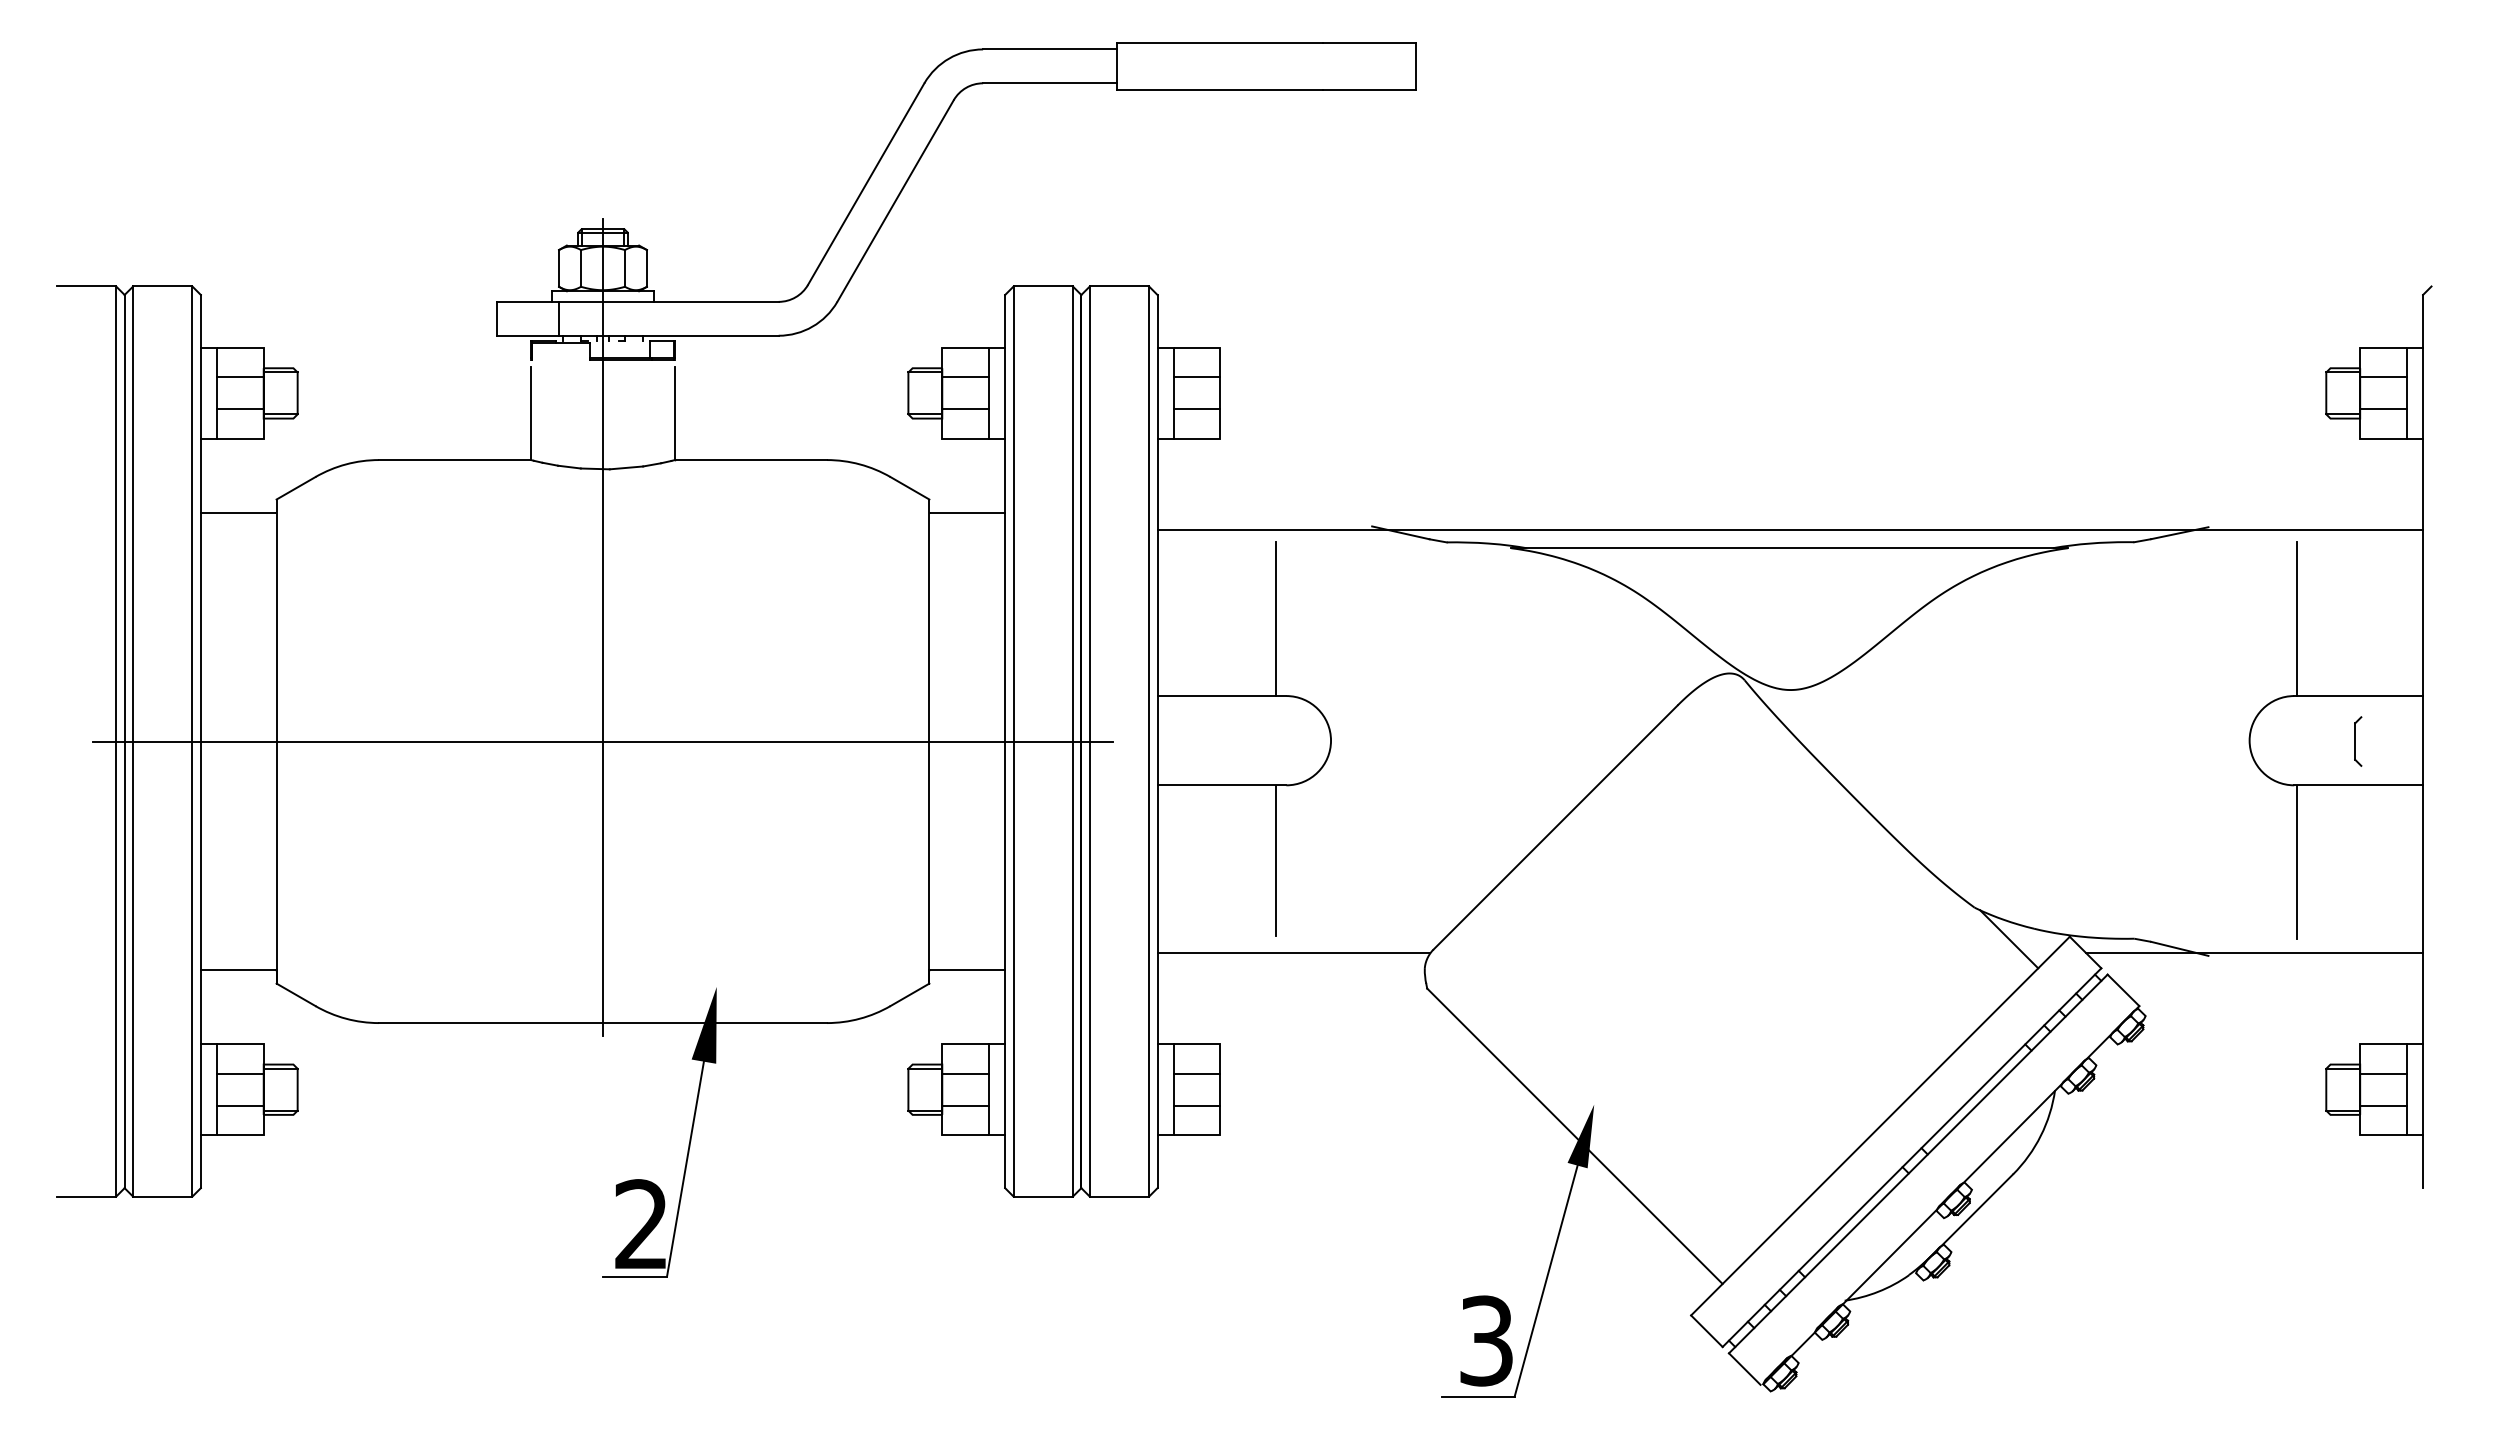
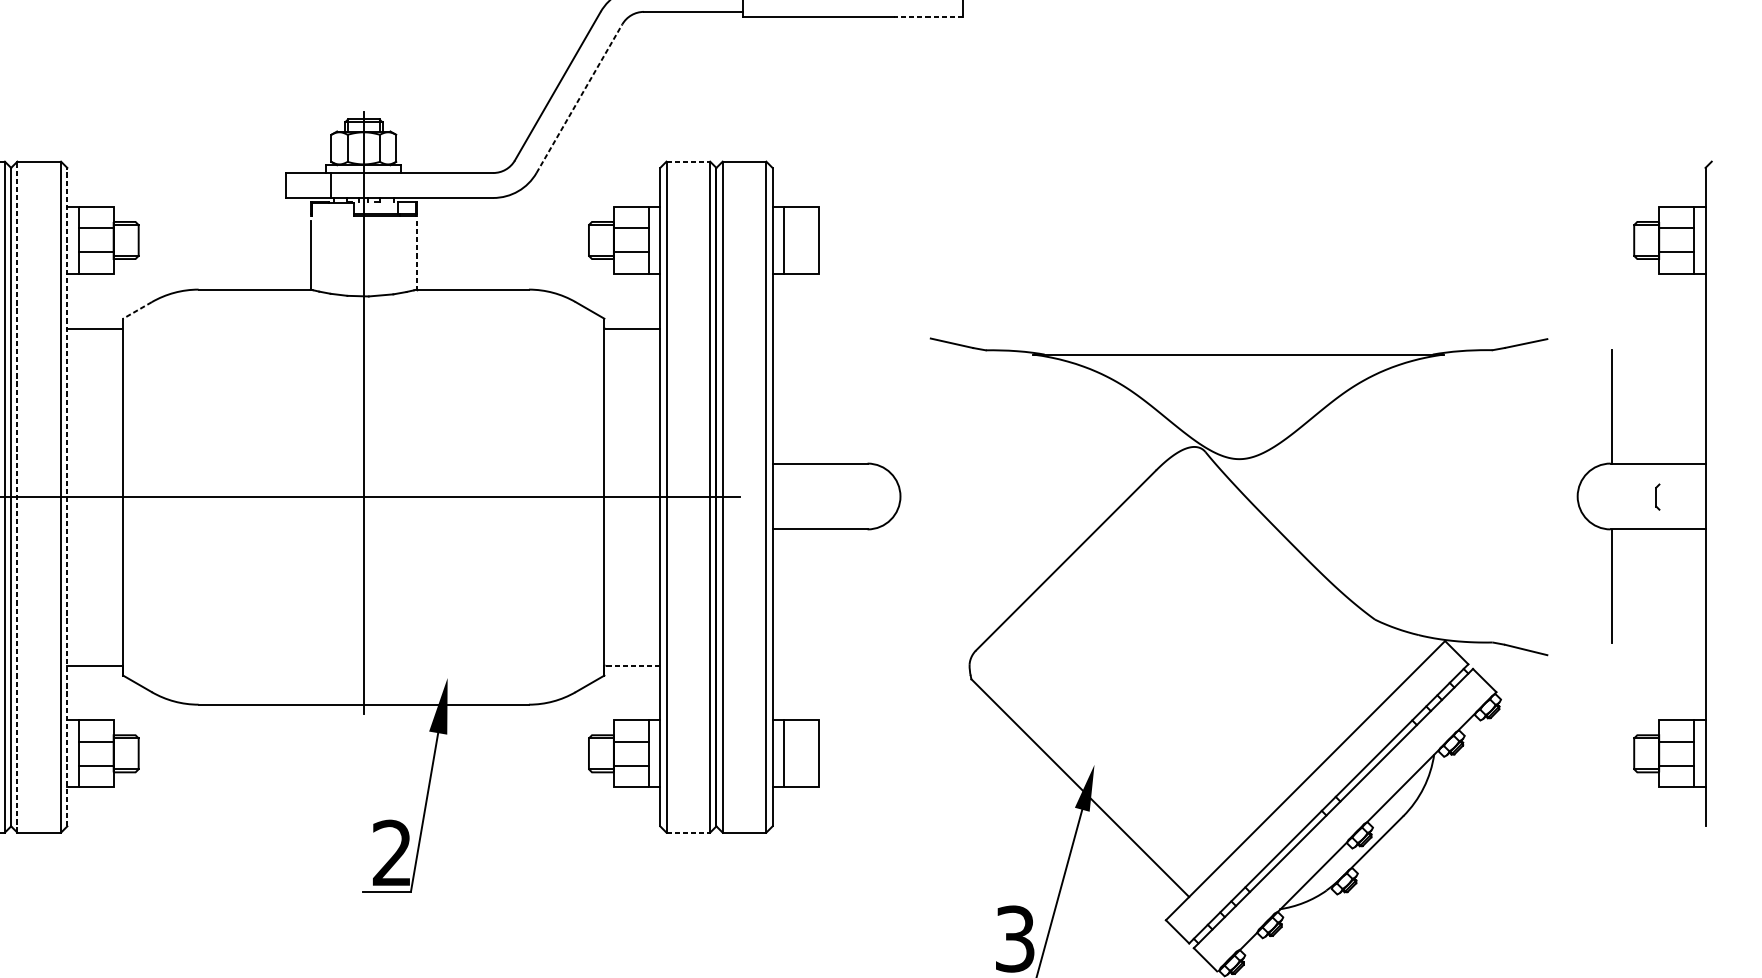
line: (1369, 89) -> (928, 16), solid -> dashed
line: (895, 200) -> (579, 98), solid -> dashed
line: (1043, 286) -> (688, 161), solid -> dashed
line: (1196, 376) -> (801, 228), removed
line: (1196, 409) -> (801, 252), removed
line: (674, 413) -> (416, 255), solid -> dashed
line: (295, 488) -> (137, 310), solid -> dashed
line: (1790, 529) -> (1239, 340), removed
line: (1275, 619) -> (859, 407), removed
line: (133, 741) -> (17, 497), solid -> dashed
line: (200, 741) -> (67, 497), solid -> dashed
part: (2358, 741) -> (1657, 497), size x0.7
line: (1275, 861) -> (859, 585), removed
line: (2009, 939) -> (1400, 643), removed
line: (1293, 953) -> (872, 653), removed
line: (2254, 953) -> (1581, 653), removed
line: (967, 970) -> (632, 665), solid -> dashed
line: (1196, 1073) -> (801, 741), removed
line: (1196, 1106) -> (801, 766), removed
line: (1043, 1196) -> (688, 832), solid -> dashed

